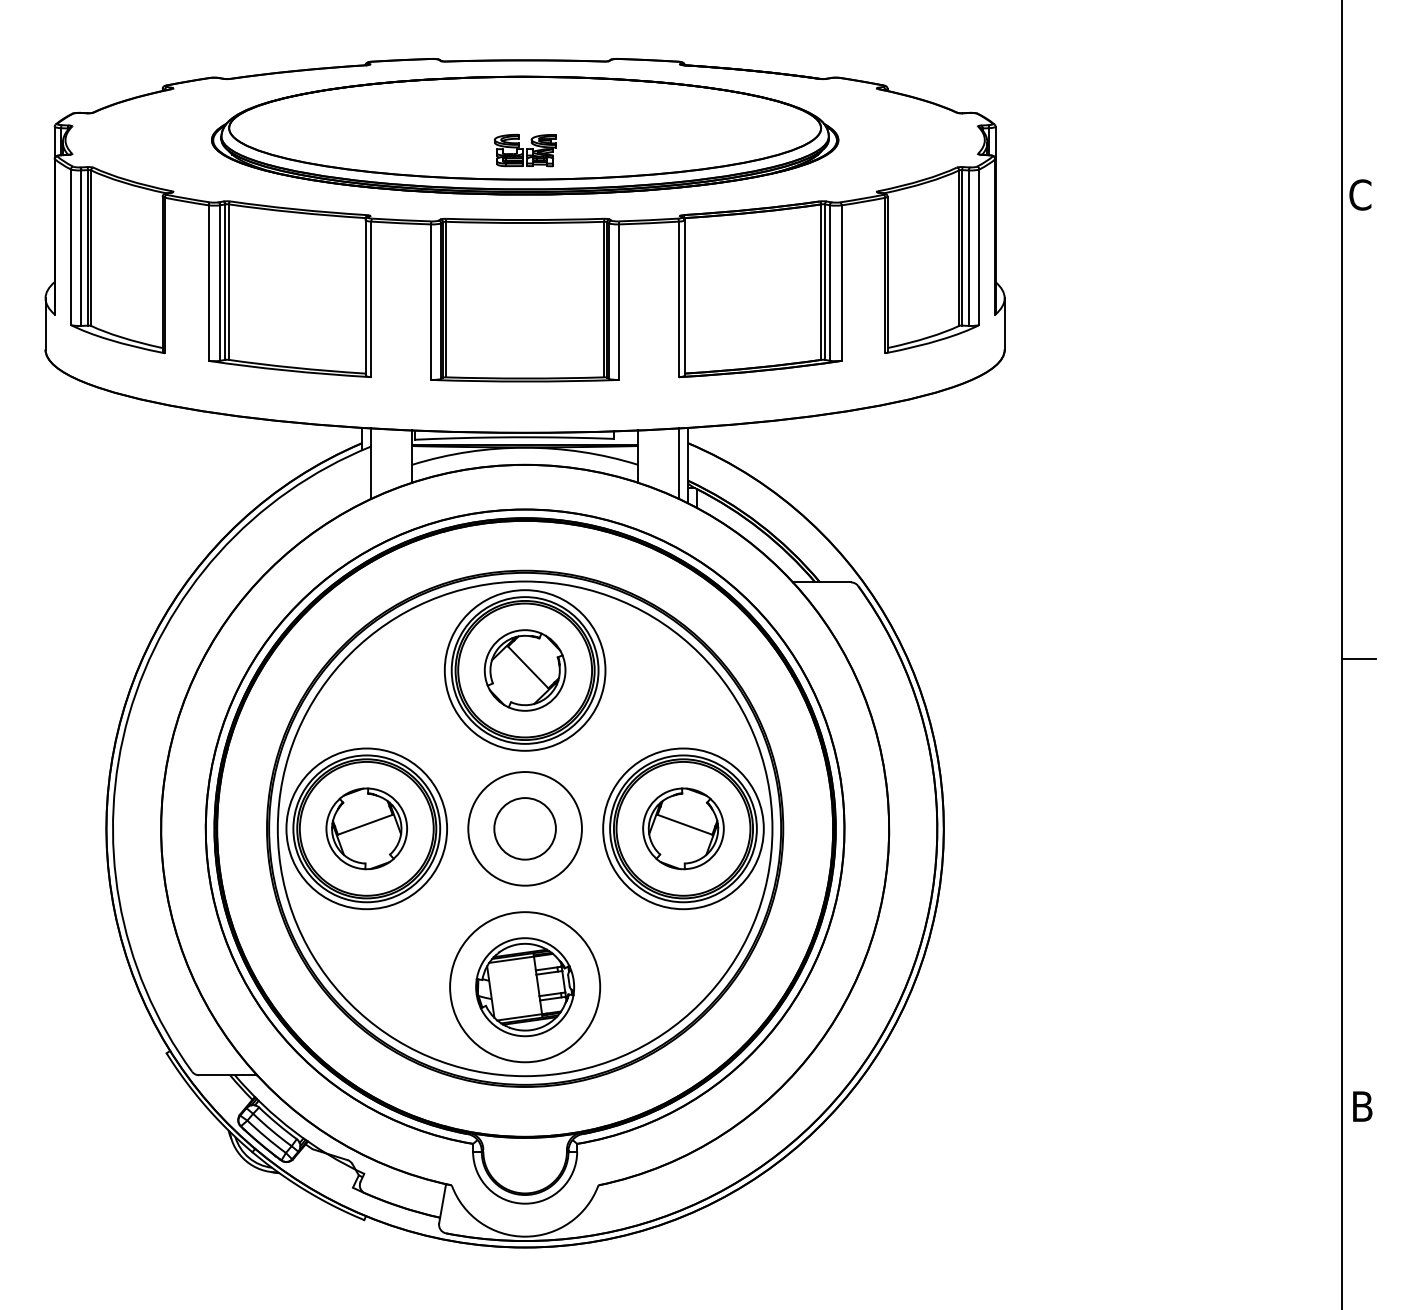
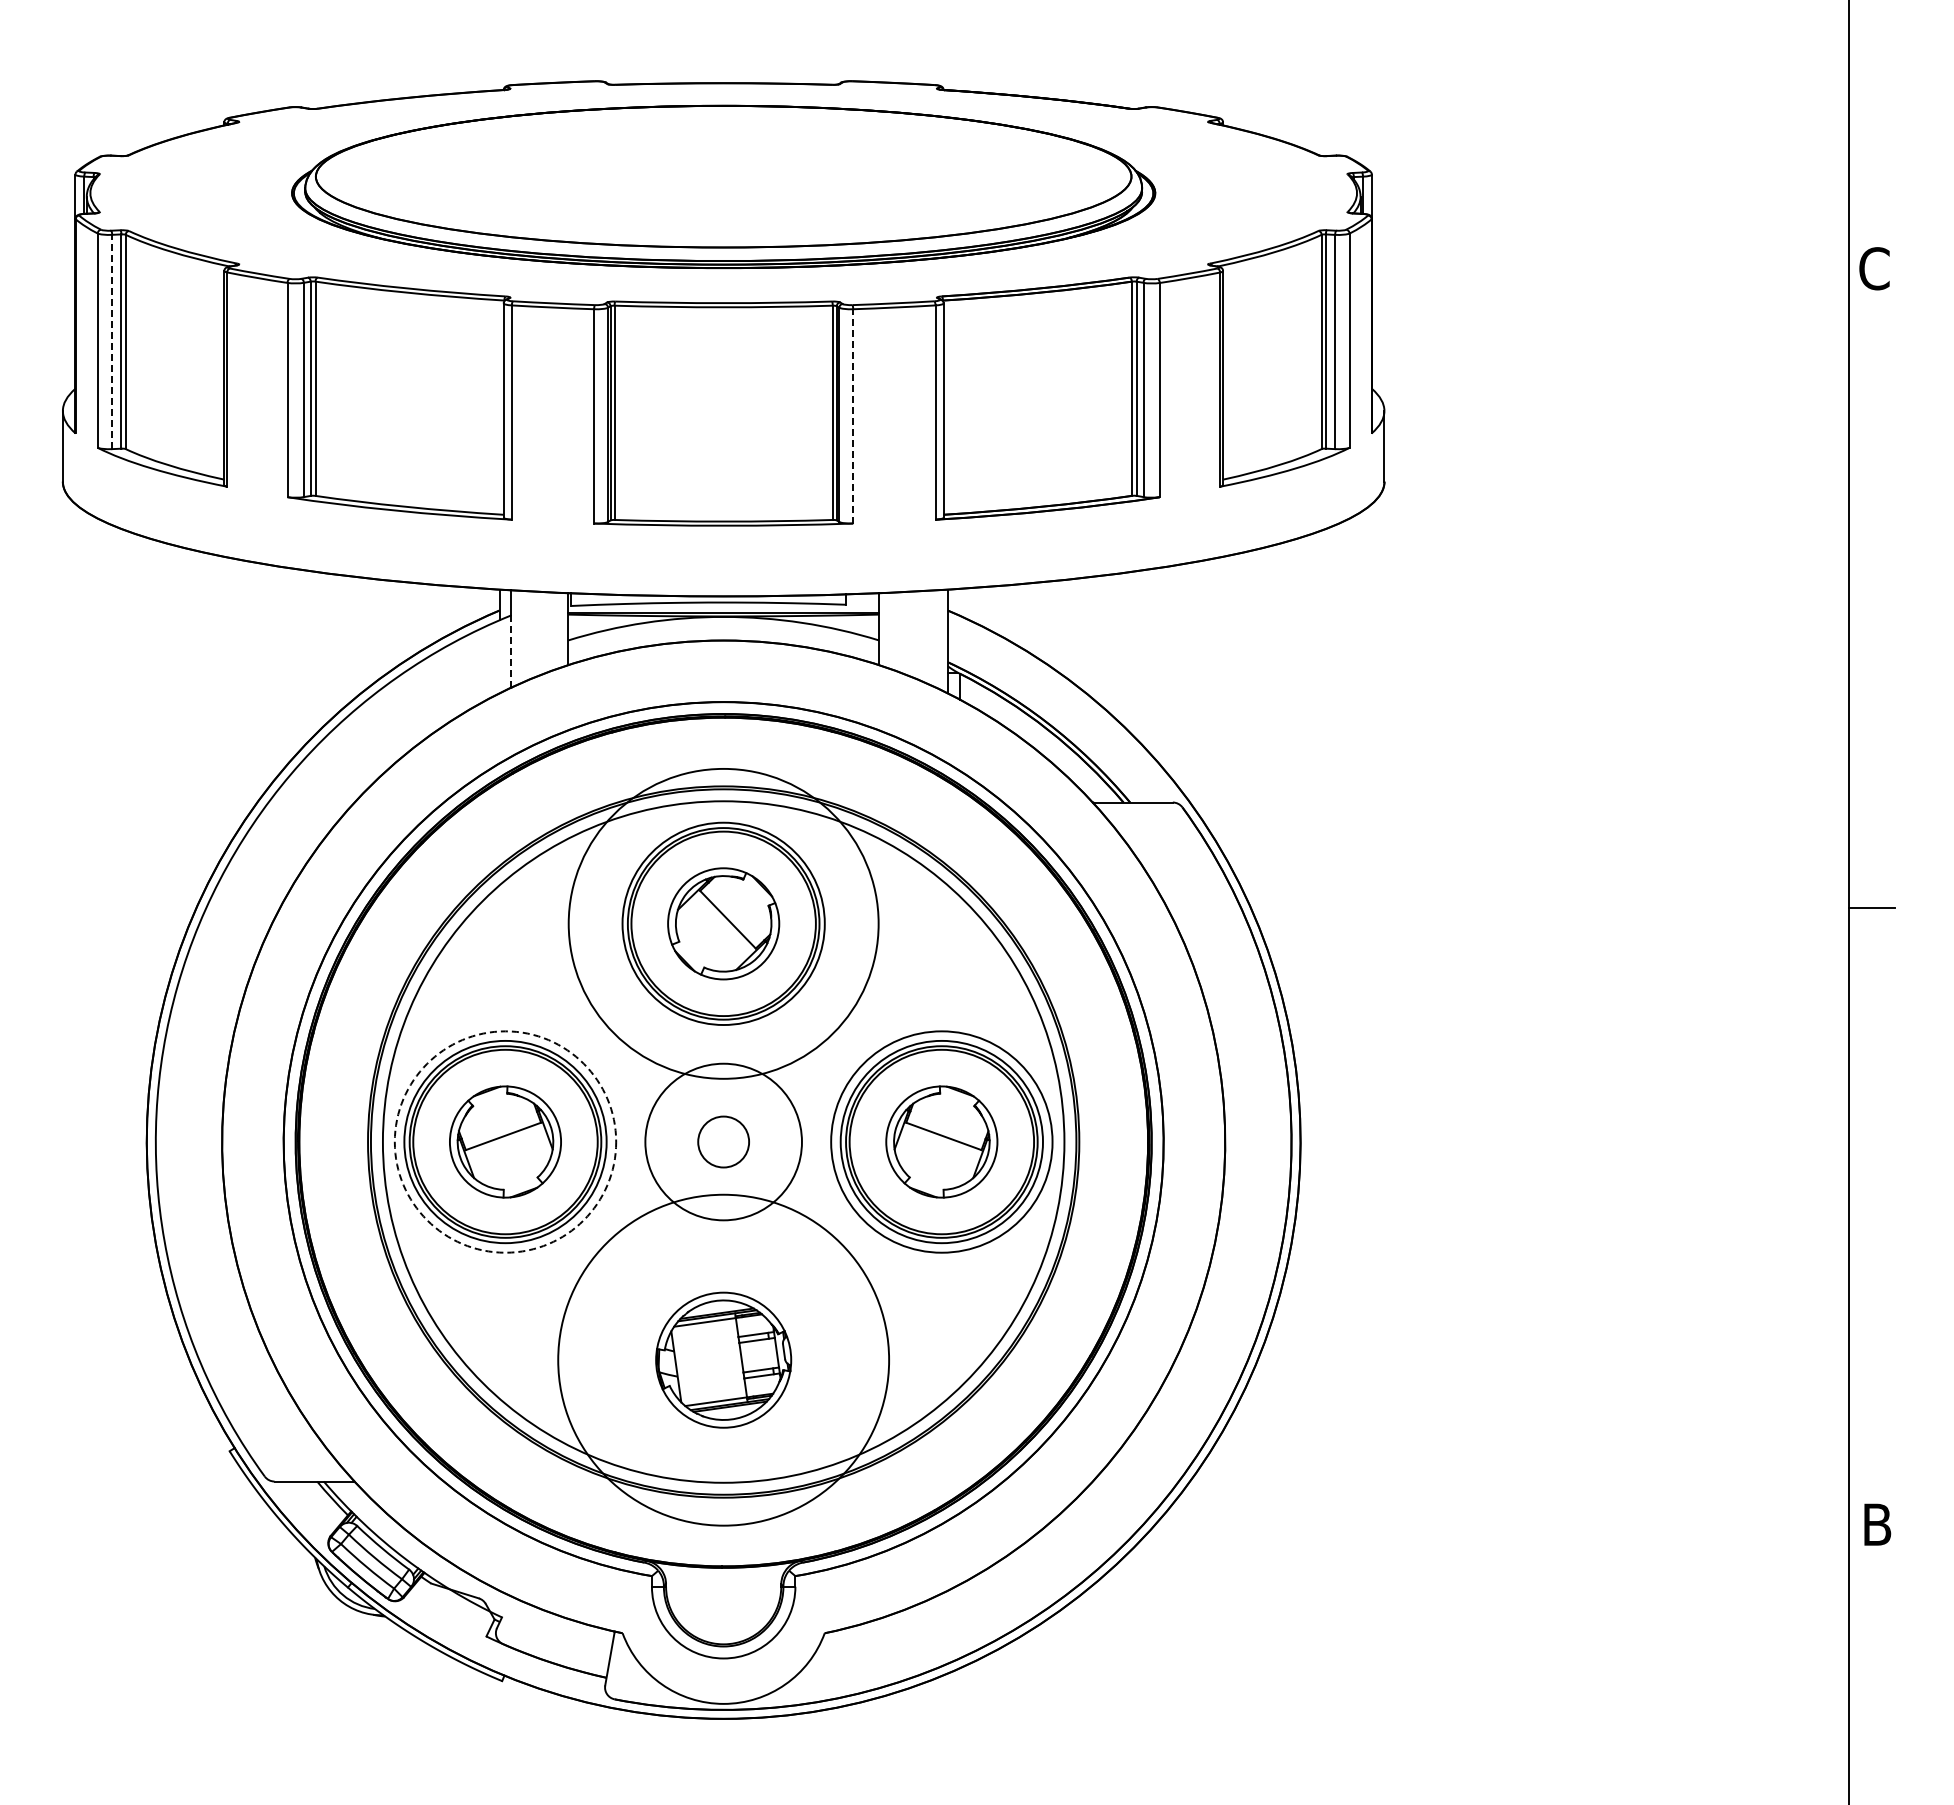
part: (525, 149) -> (723, 206), removed
line: (81, 247) -> (112, 341), solid -> dashed
line: (619, 301) -> (853, 415), solid -> dashed
line: (678, 463) -> (935, 638), removed
line: (371, 472) -> (511, 651), solid -> dashed
circle: (525, 670) -> (723, 923), size x1.4
circle: (366, 828) -> (505, 1141), solid -> dashed
circle: (525, 828) -> (723, 1141), size x0.6
circle: (525, 986) -> (723, 1359), size x1.6

